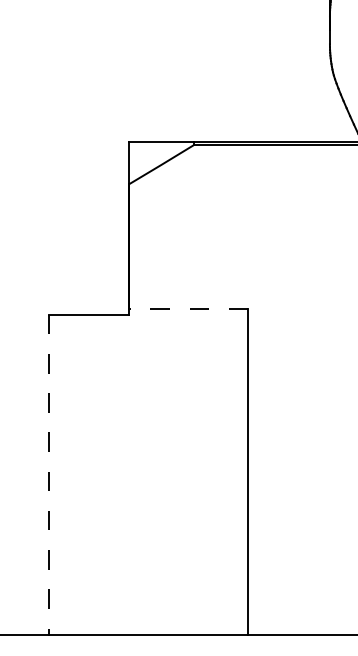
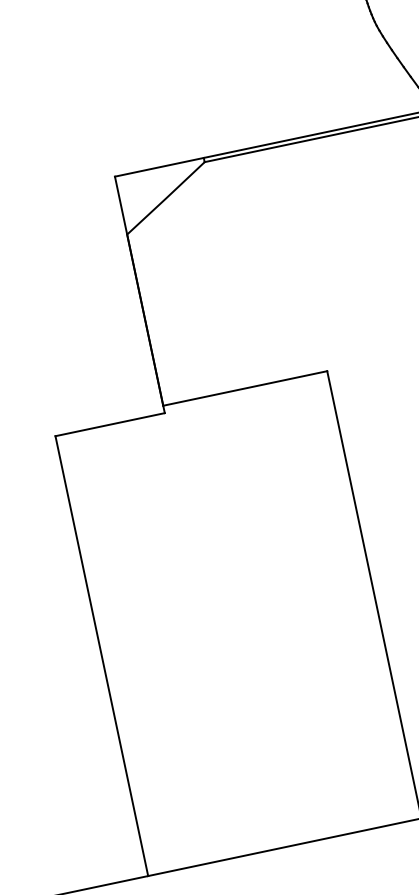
line: (188, 309) -> (245, 388), dashed -> solid
line: (49, 475) -> (102, 656), dashed -> solid

